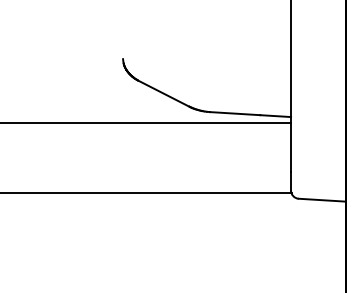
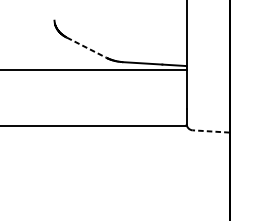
line: (164, 93) -> (87, 47), solid -> dashed
line: (321, 200) -> (210, 131), solid -> dashed

